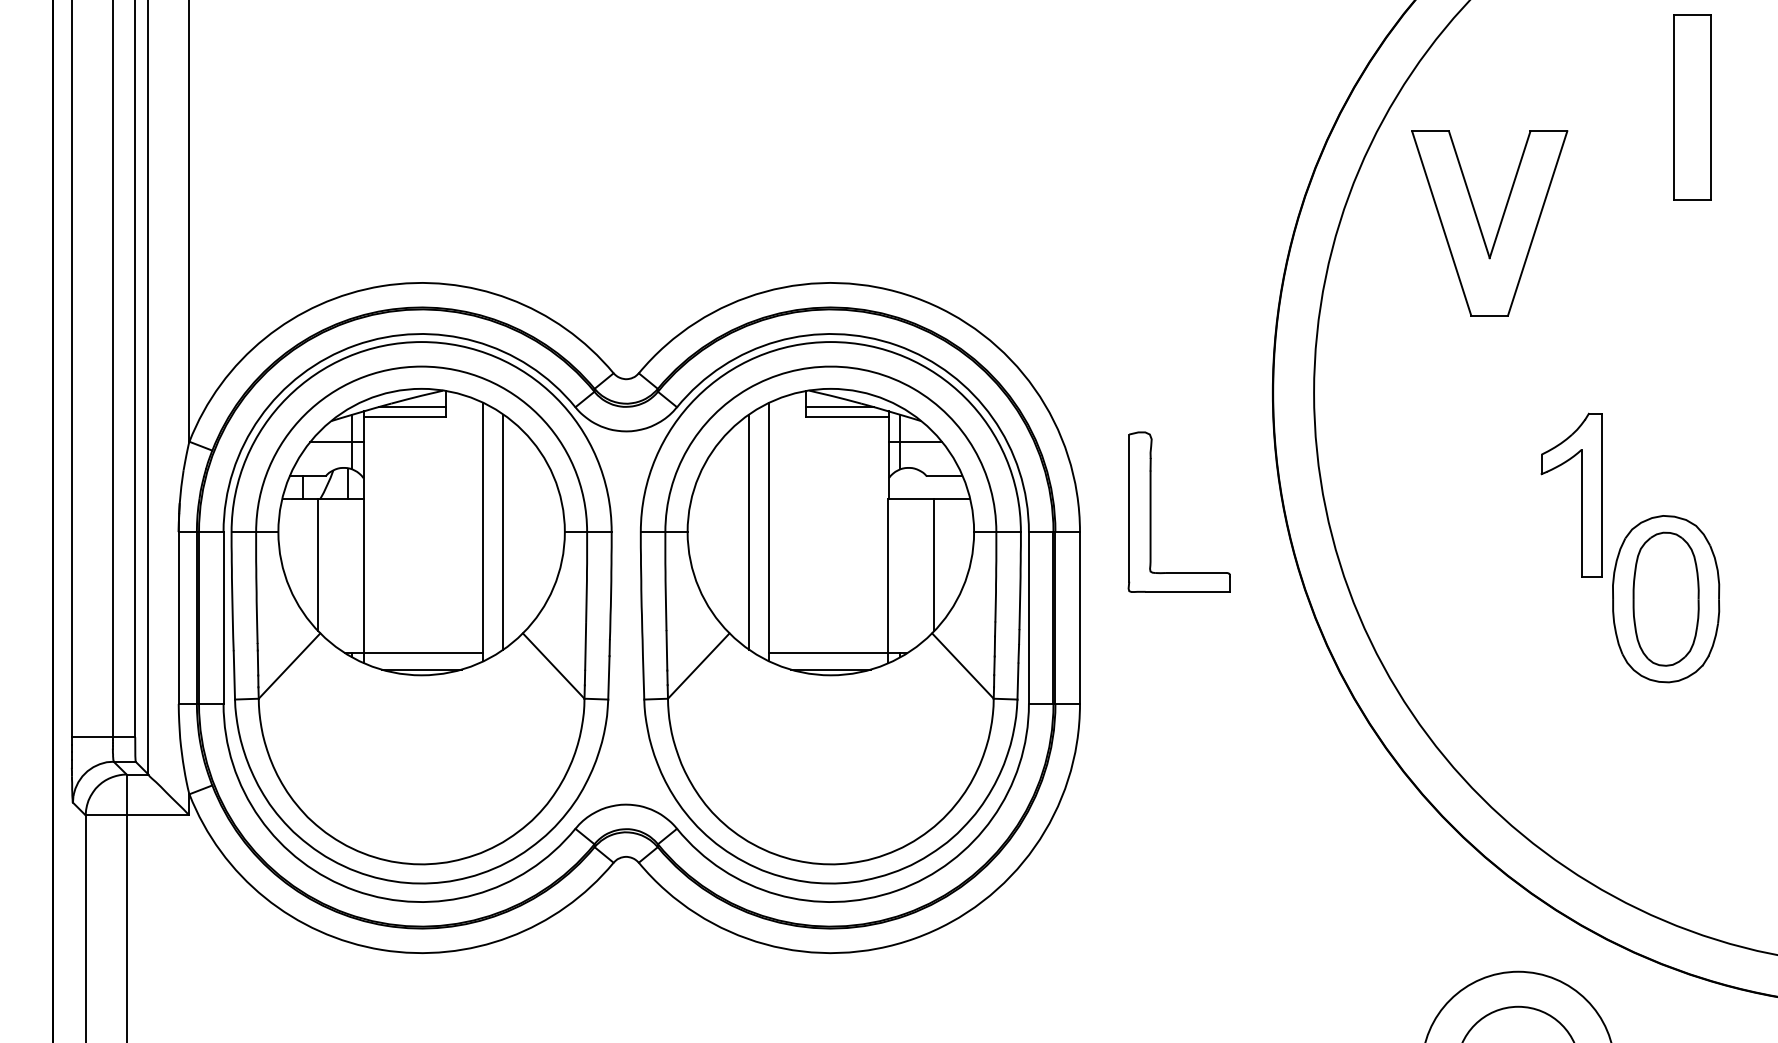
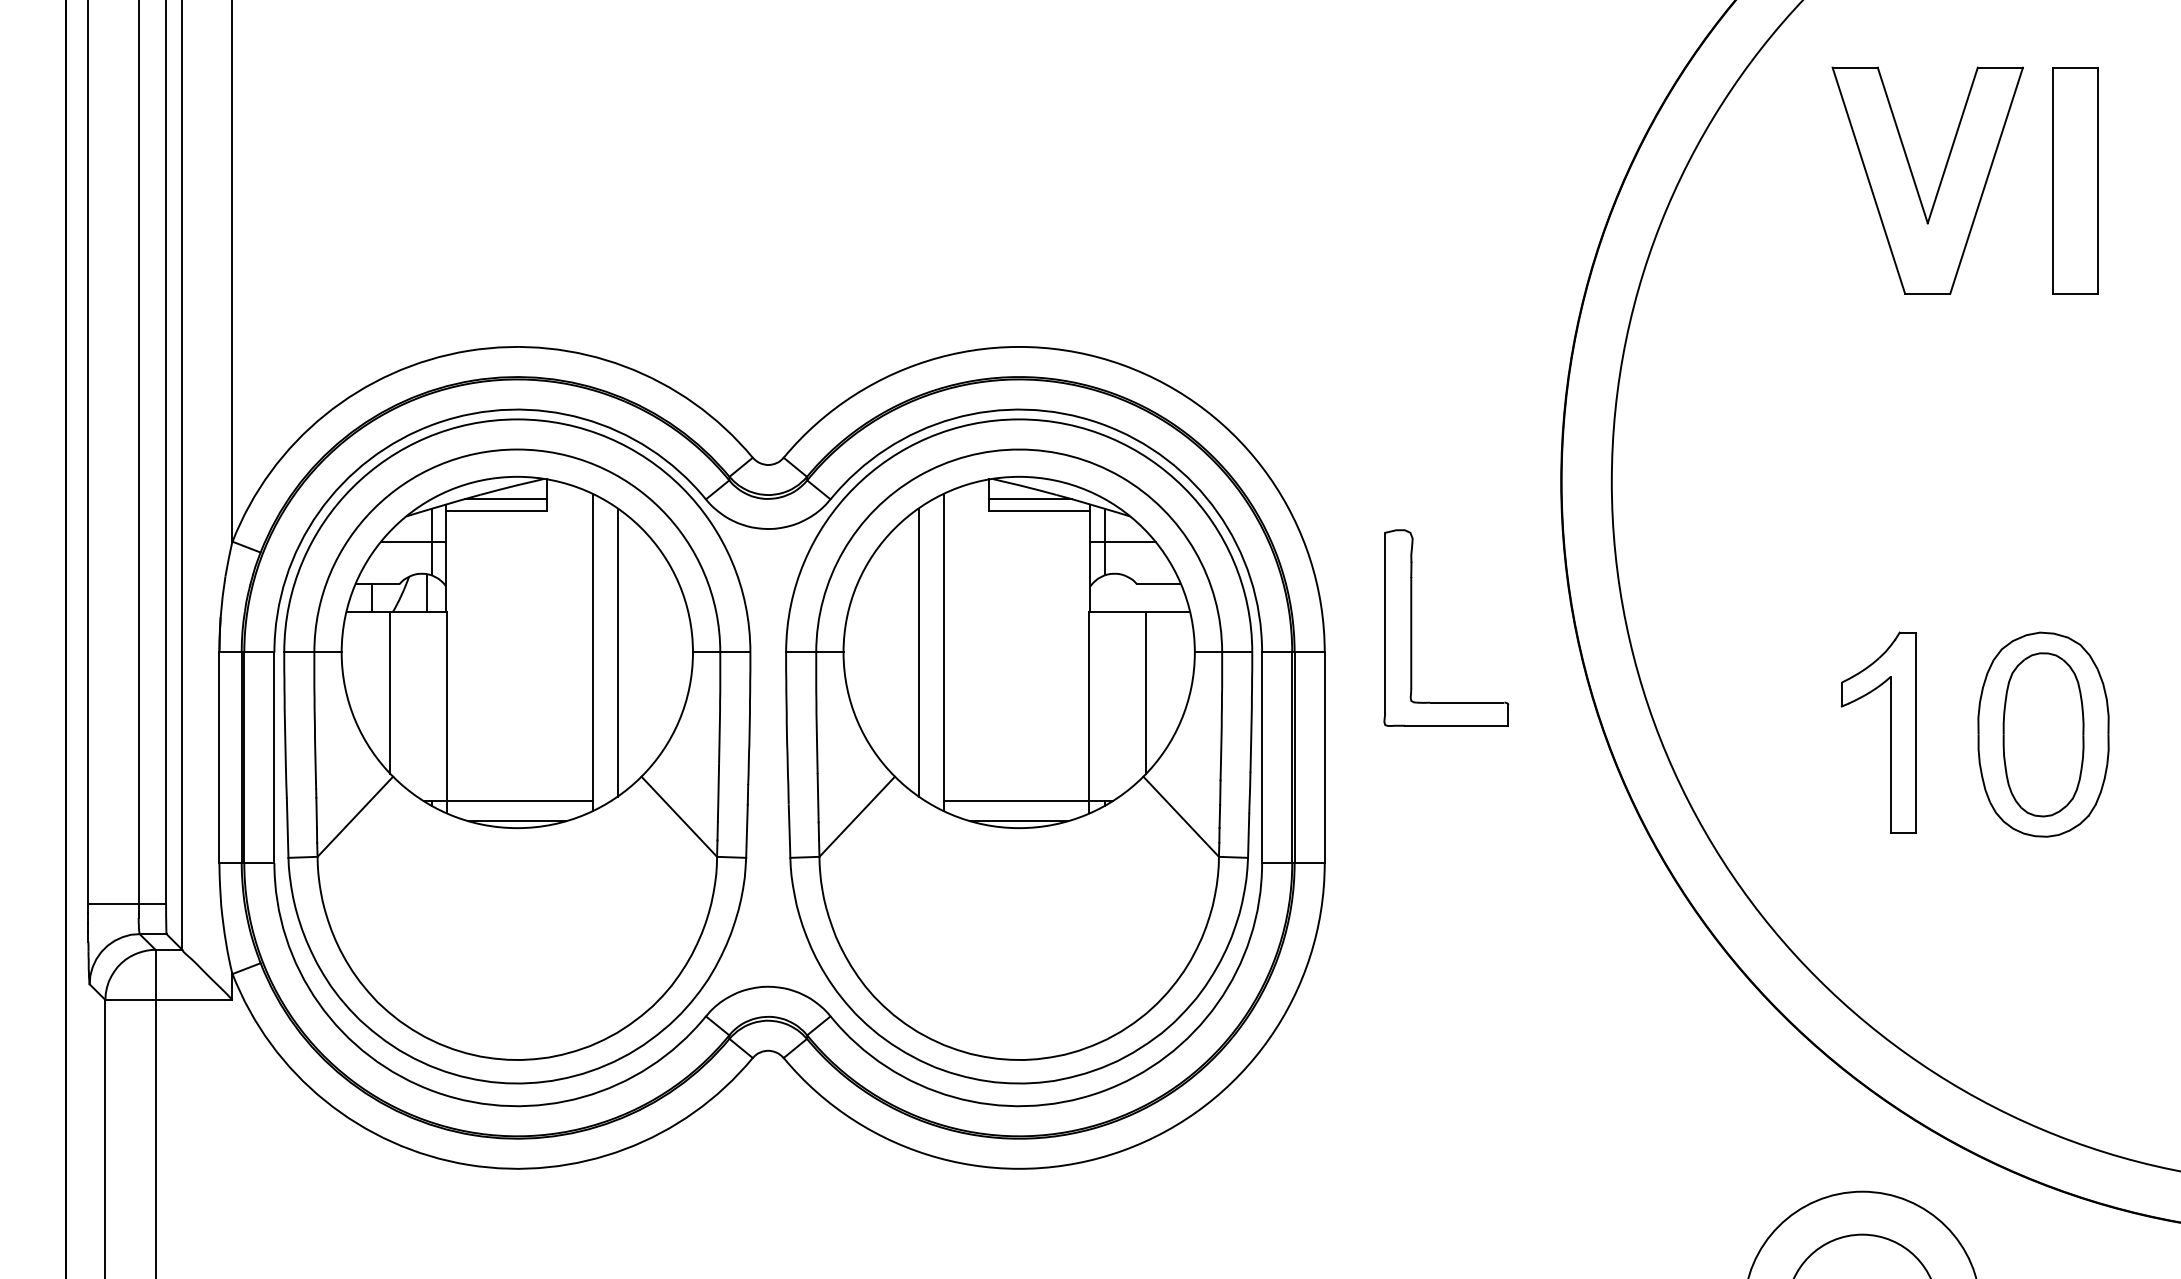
part: (1692, 107) -> (2075, 180), moved
part: (1480, 225) -> (1916, 183), moved
part: (1581, 494) -> (1890, 731), moved

